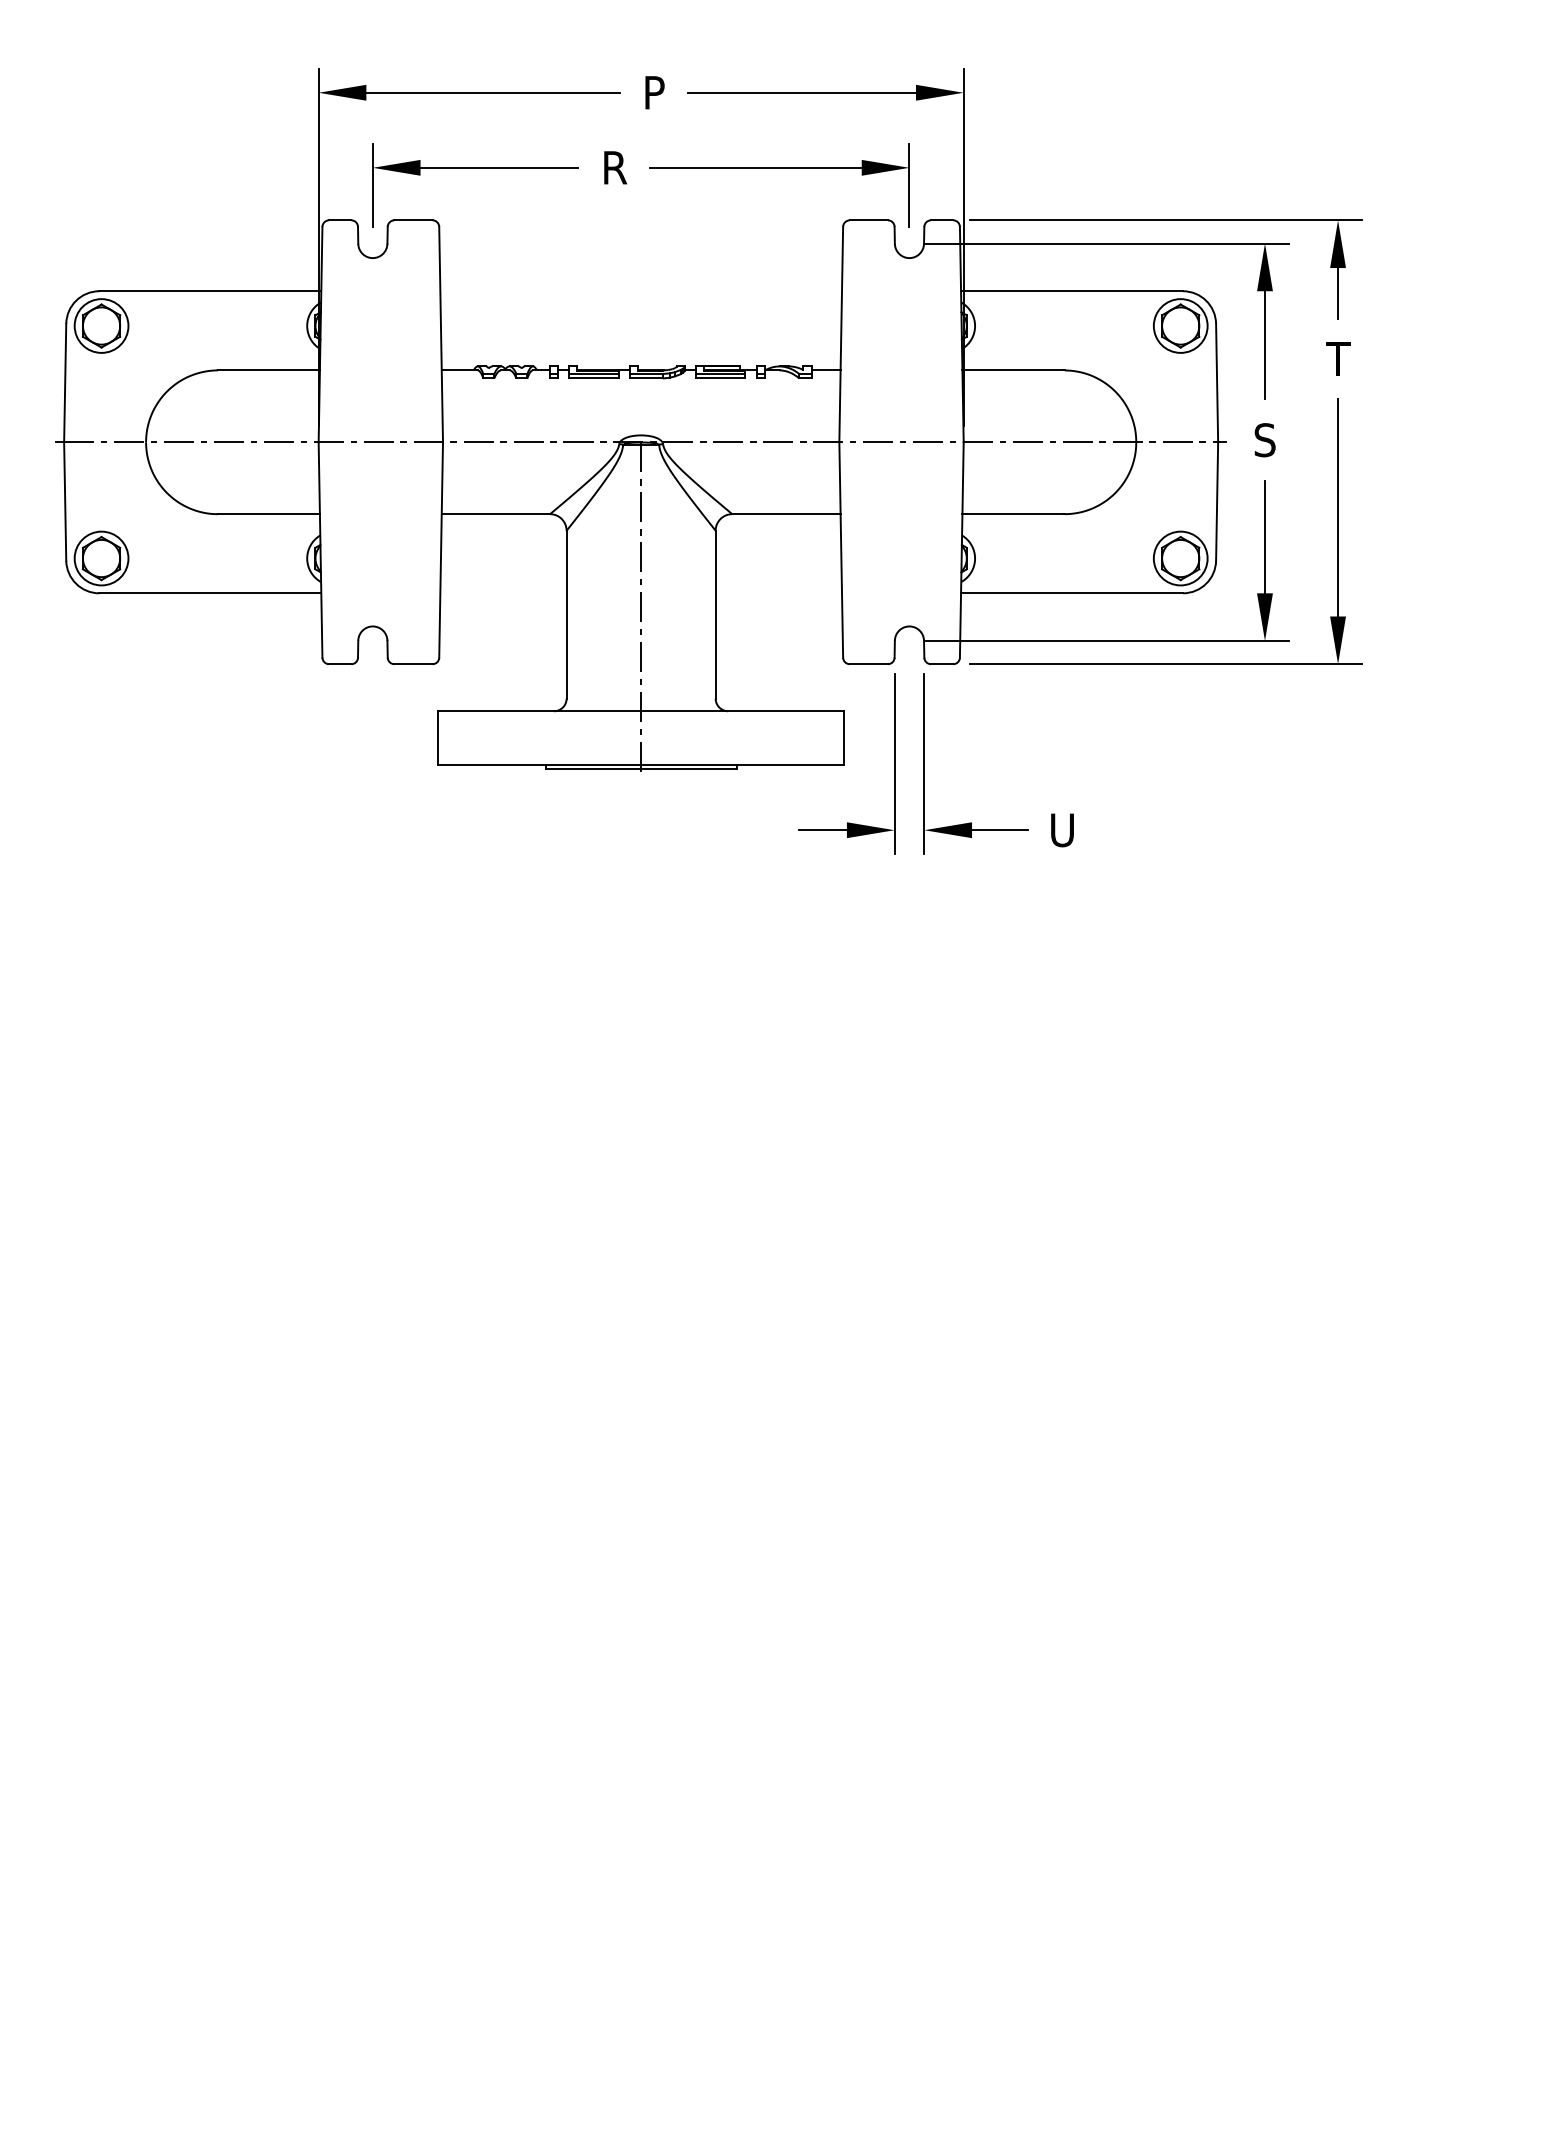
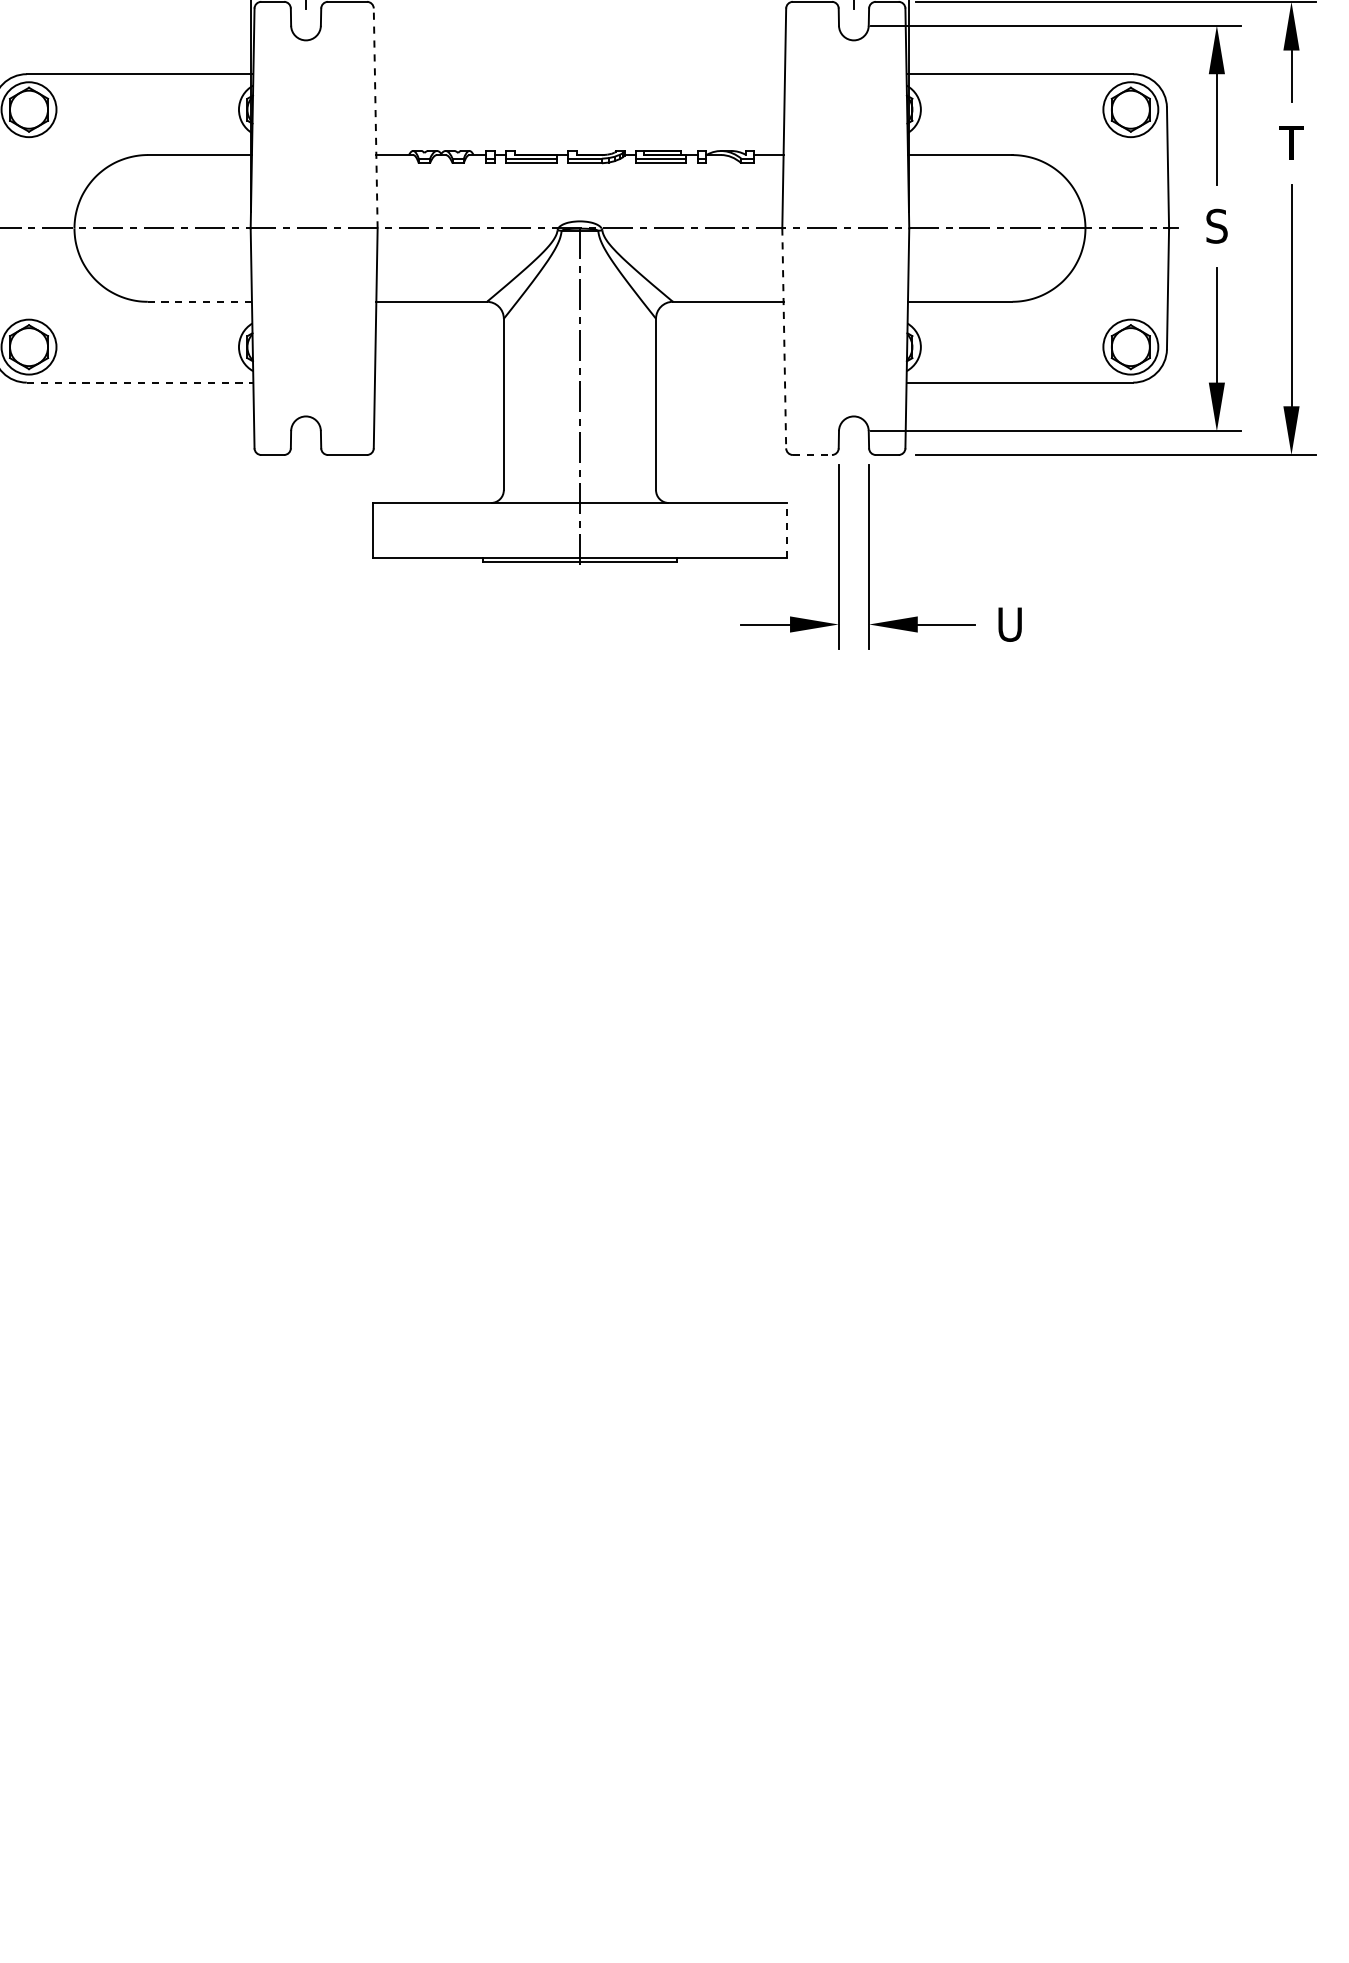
line: (441, 334) -> (376, 118), solid -> dashed
line: (268, 514) -> (199, 302), solid -> dashed
line: (841, 550) -> (784, 338), solid -> dashed
line: (210, 593) -> (140, 382), solid -> dashed
line: (869, 664) -> (813, 455), solid -> dashed
line: (843, 738) -> (786, 530), solid -> dashed

